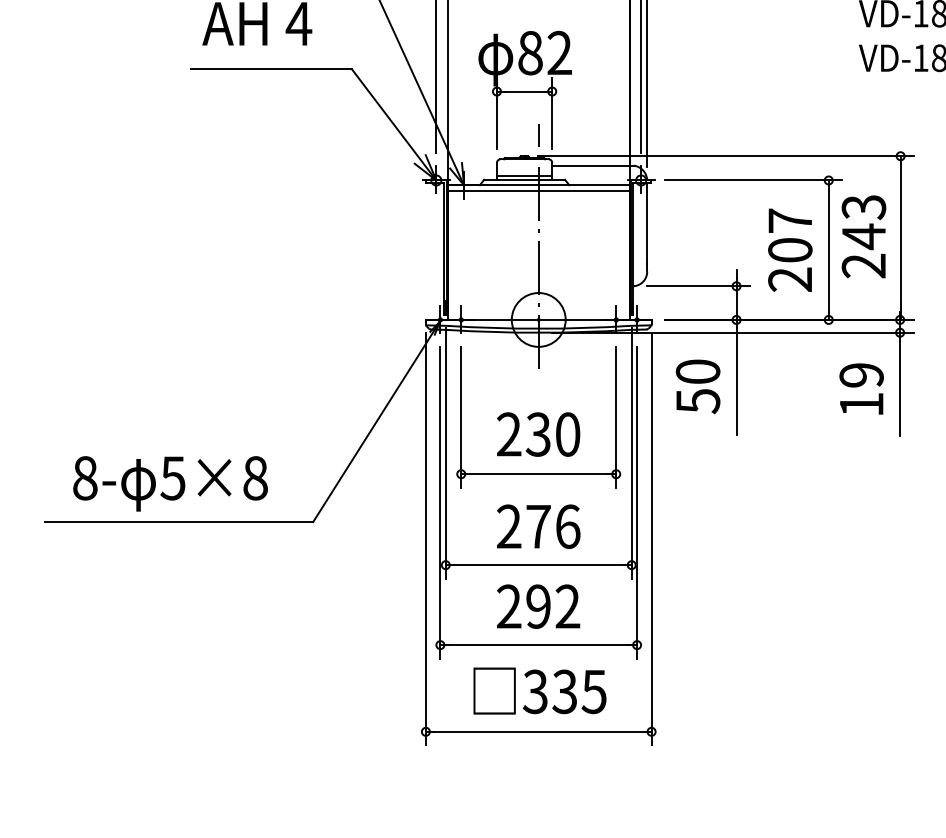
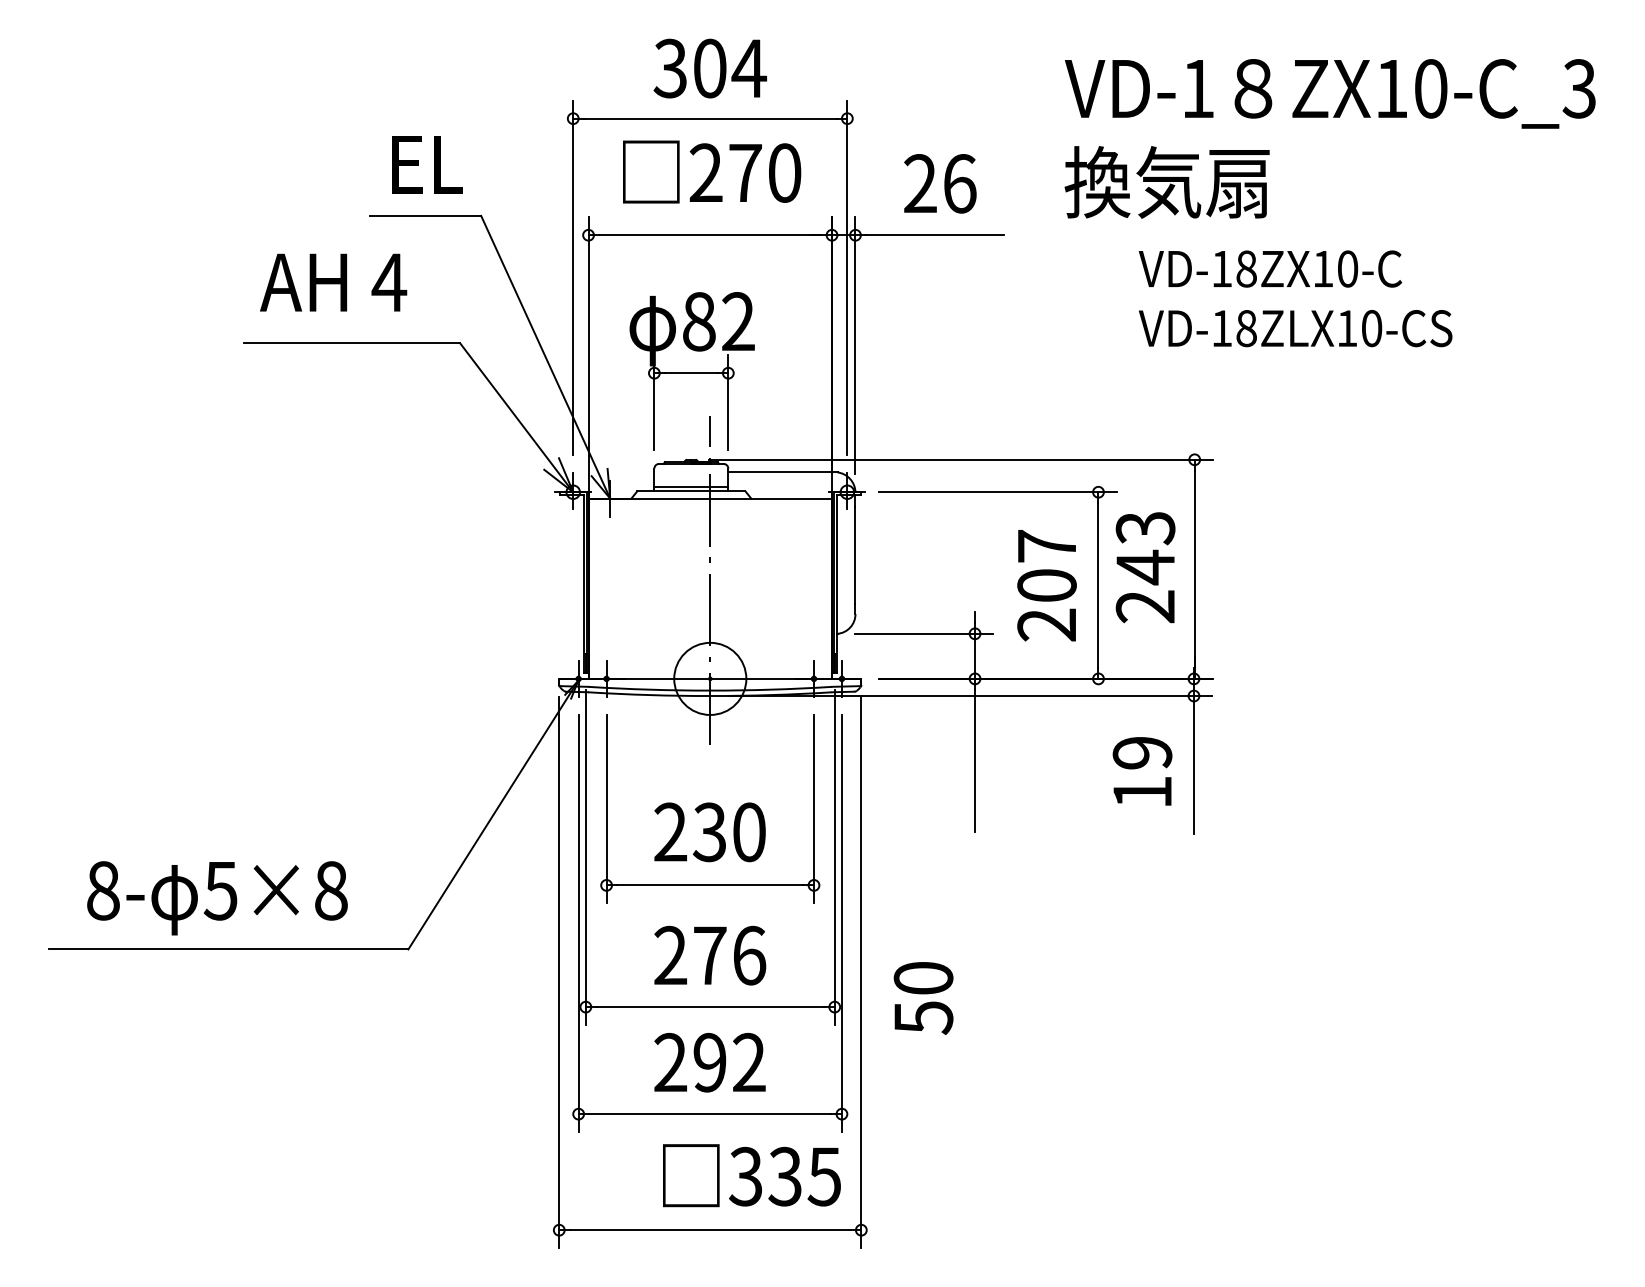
line: (538, 190) -> (710, 505), removed
text: (698, 386) -> (923, 998), moved
text: (539, 690) -> (751, 1175), moved

